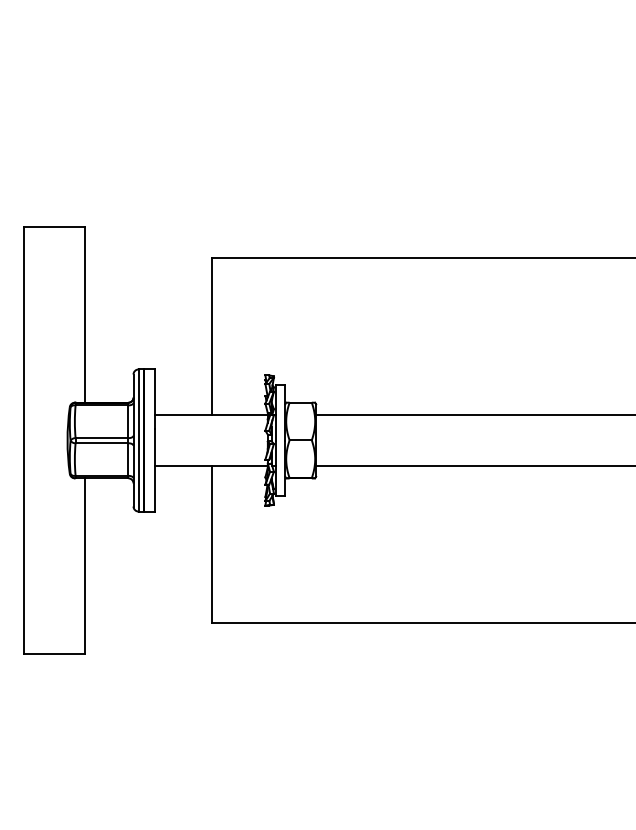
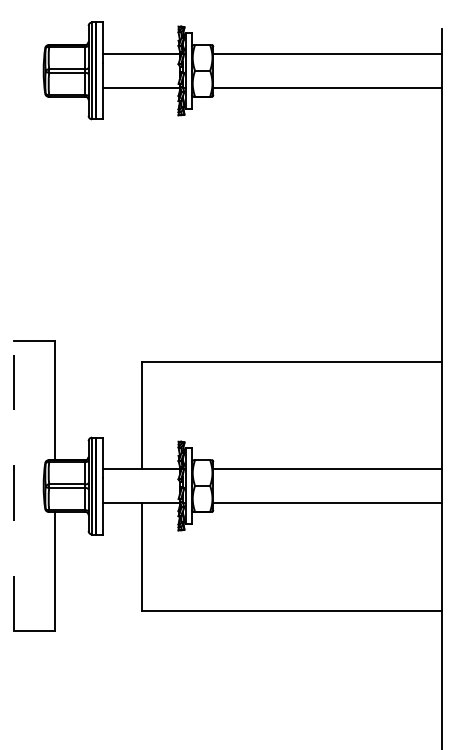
line: (23, 439) -> (13, 485), solid -> dashed

